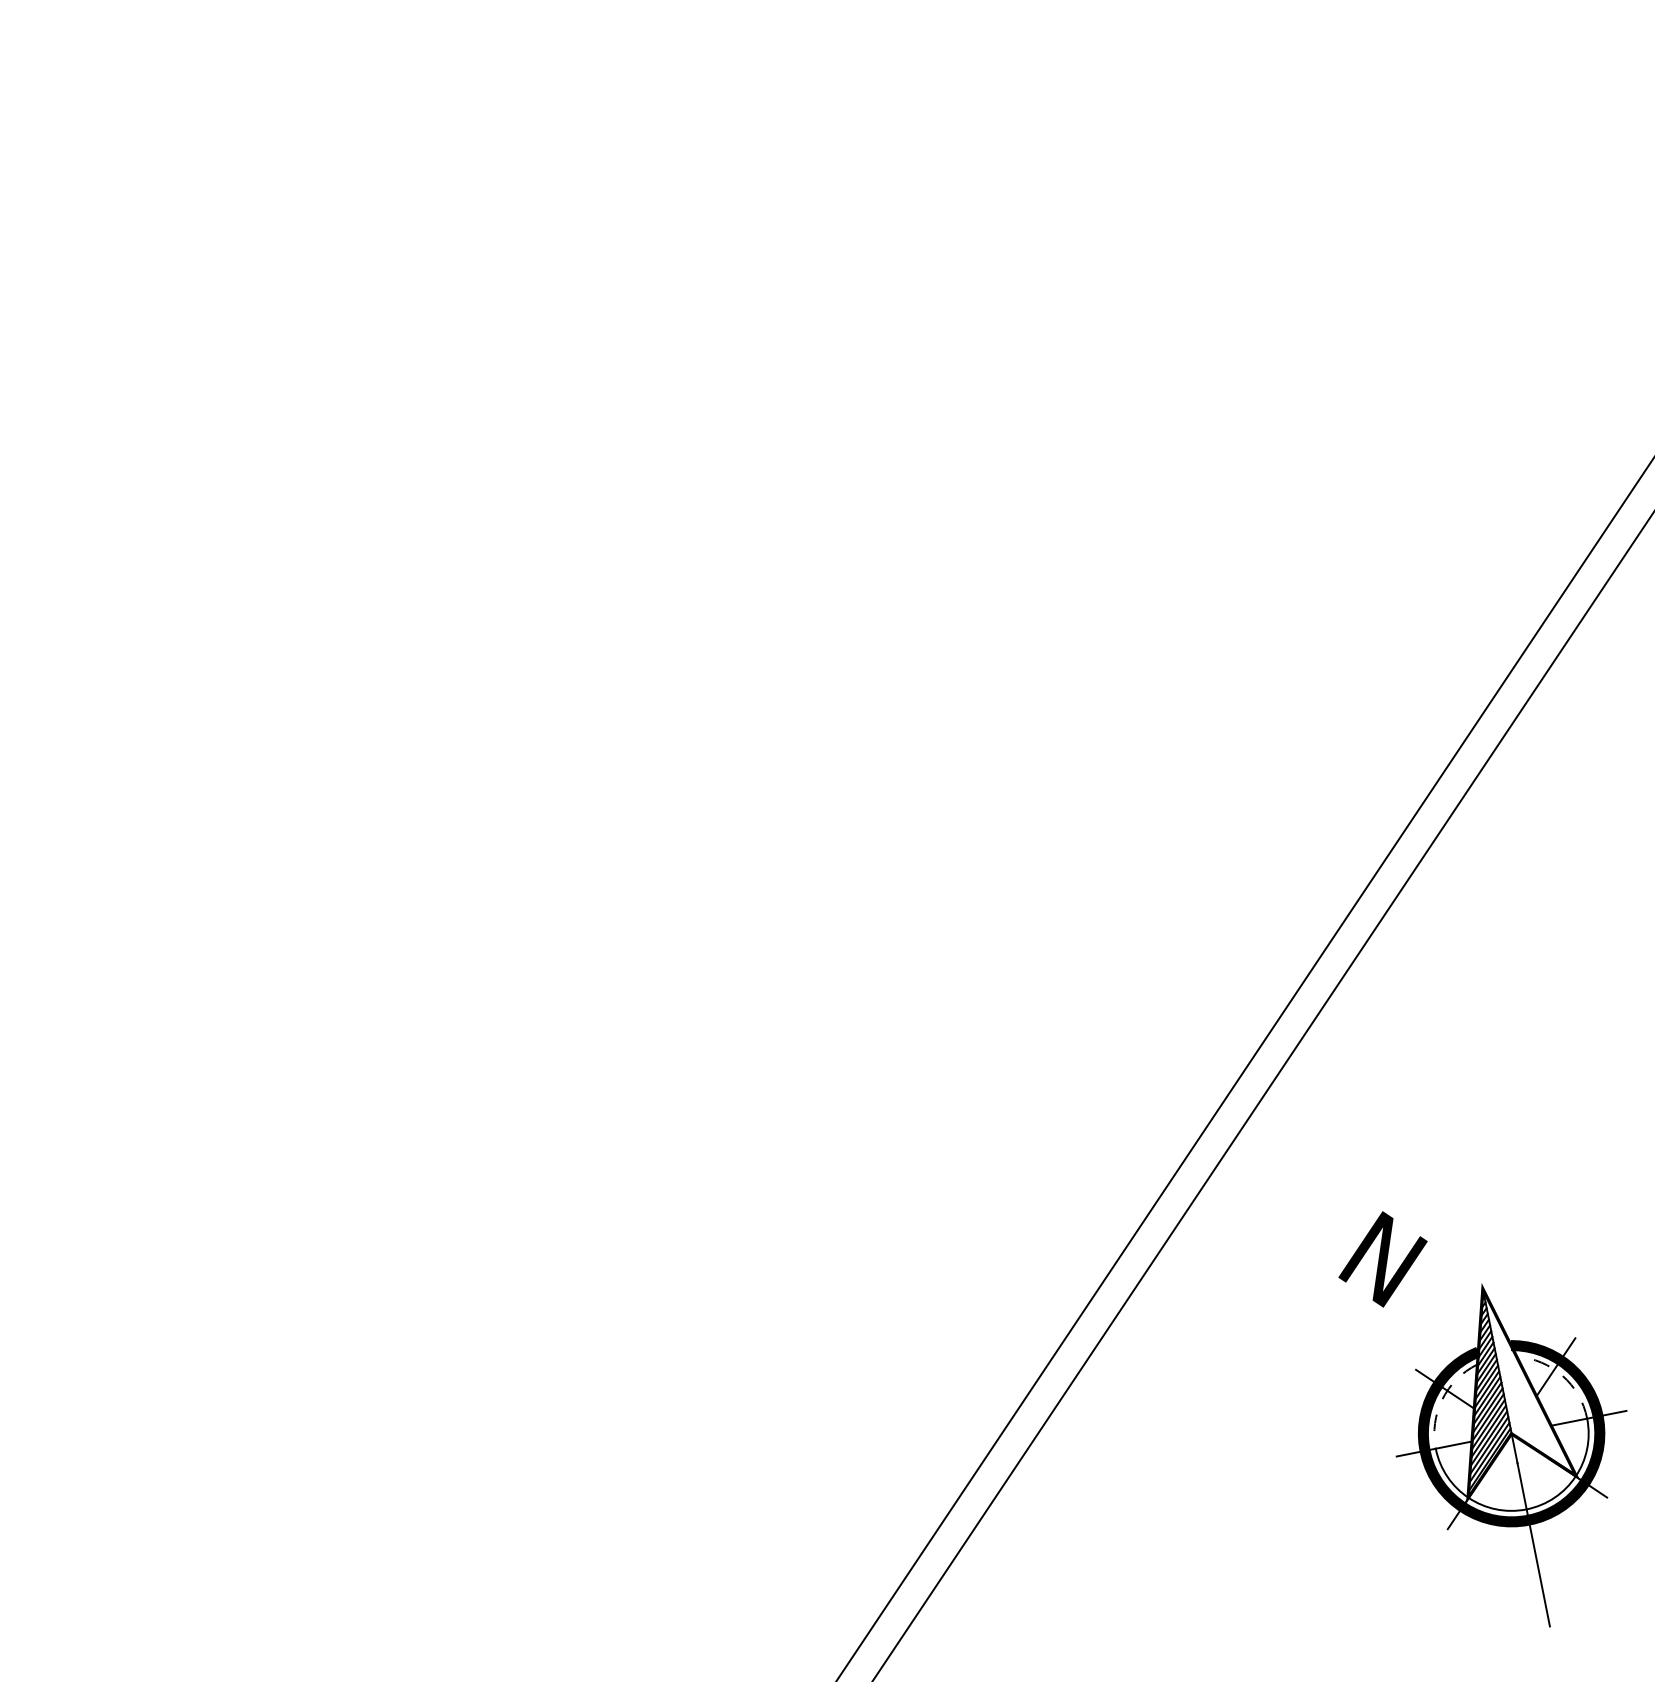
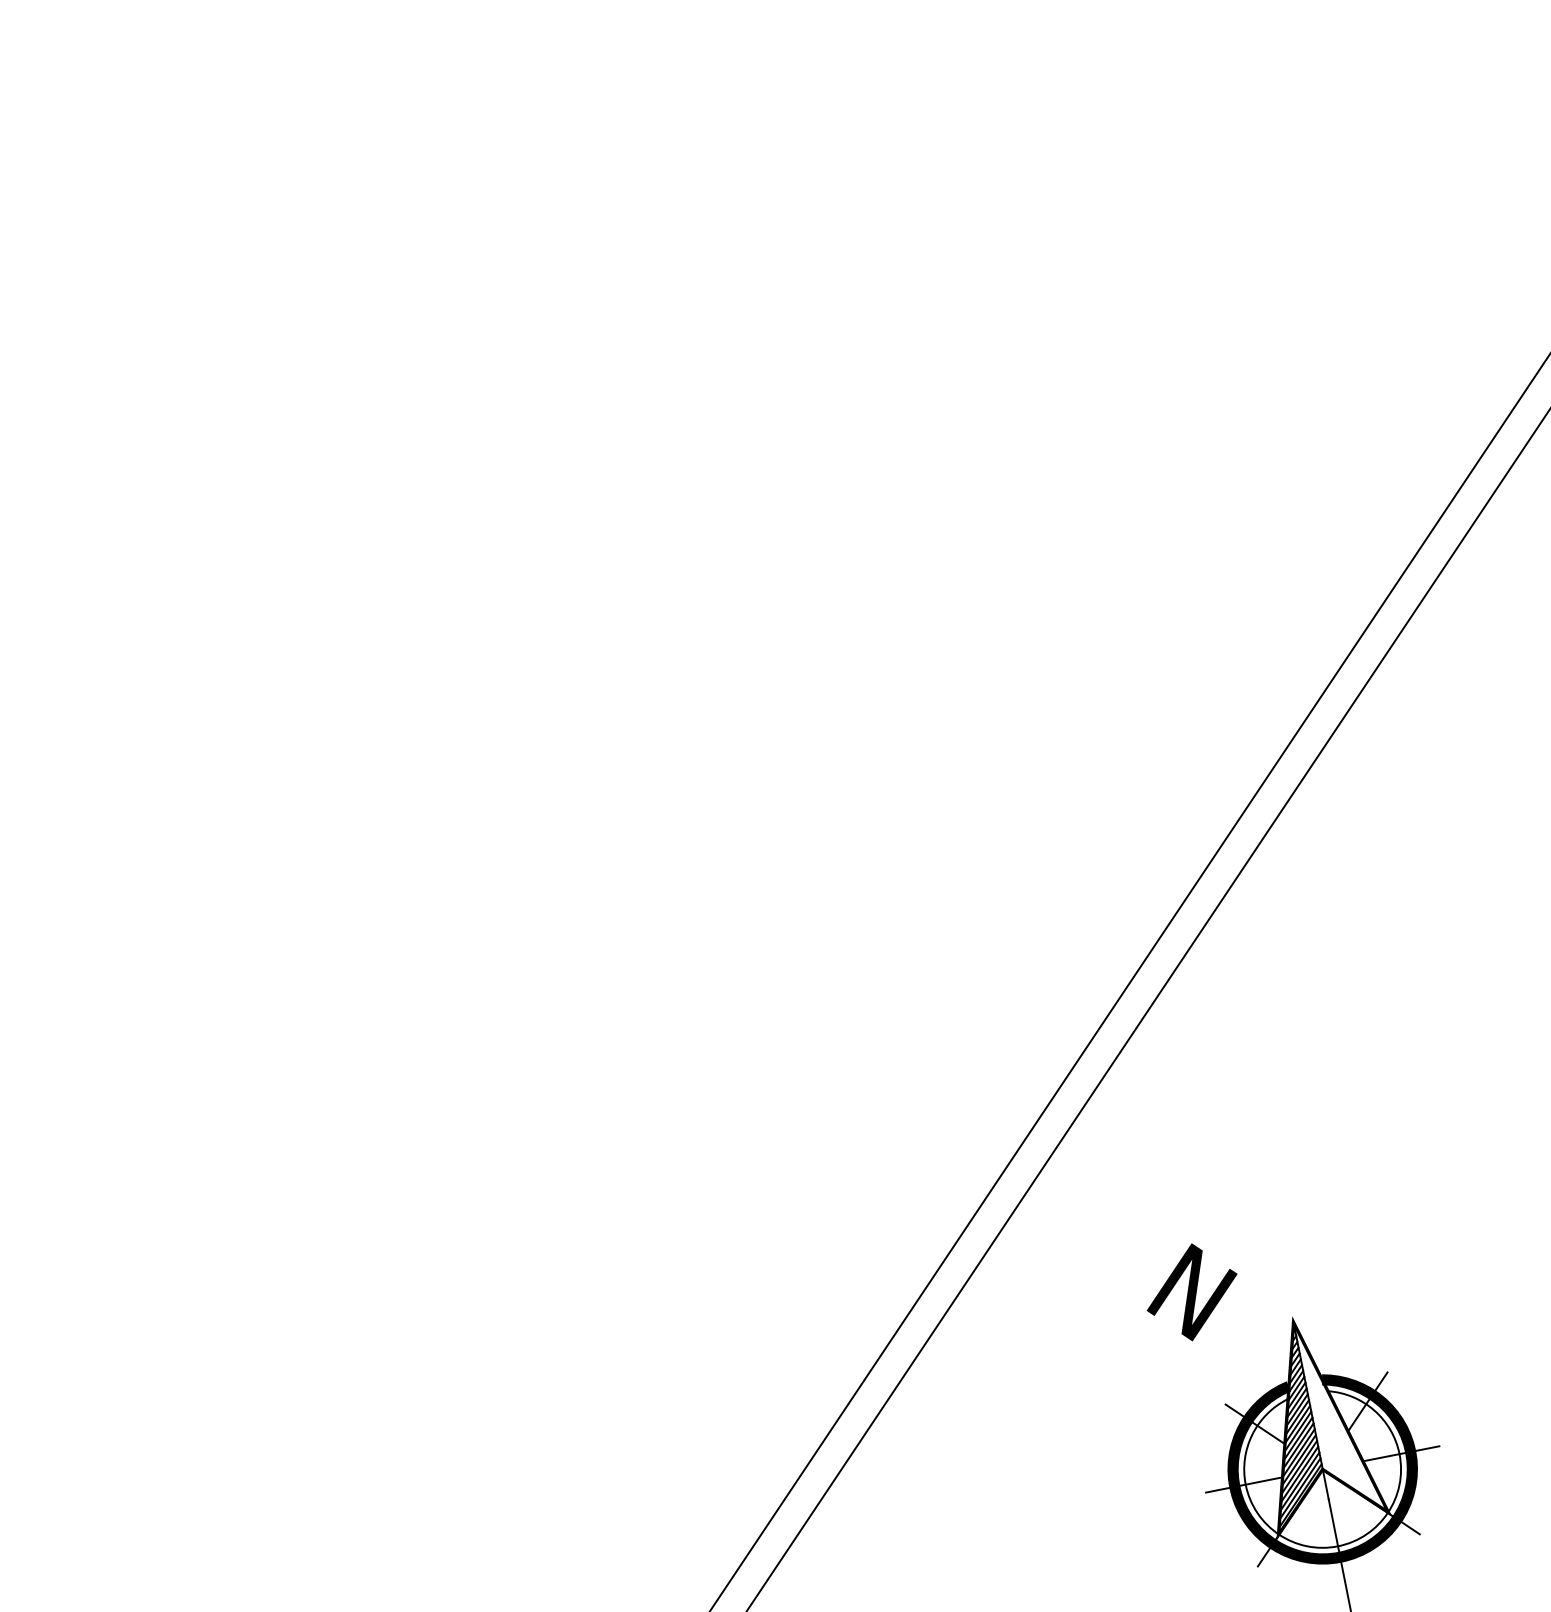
arc: (1562, 1375) -> (1374, 1410), dashed -> solid
arc: (1442, 1399) -> (1252, 1434), dashed -> solid

